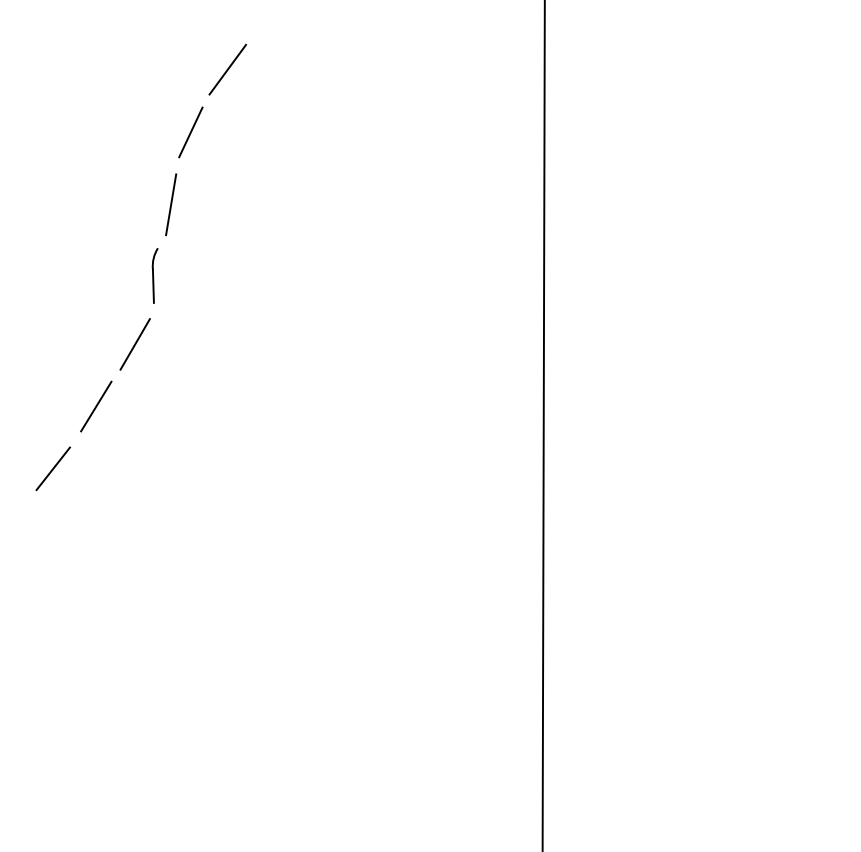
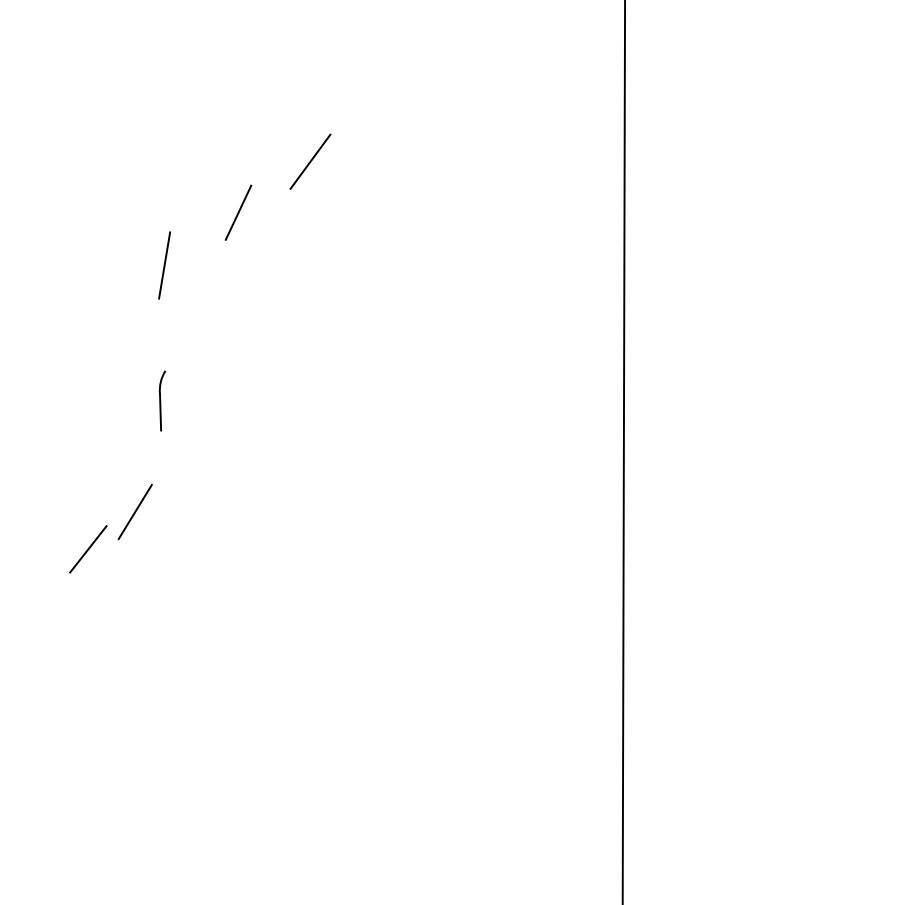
line: (227, 69) -> (310, 161), moved
line: (171, 204) -> (164, 265), moved
part: (154, 275) -> (161, 400), moved
line: (134, 344) -> (176, 444), removed
line: (52, 468) -> (87, 549), moved

